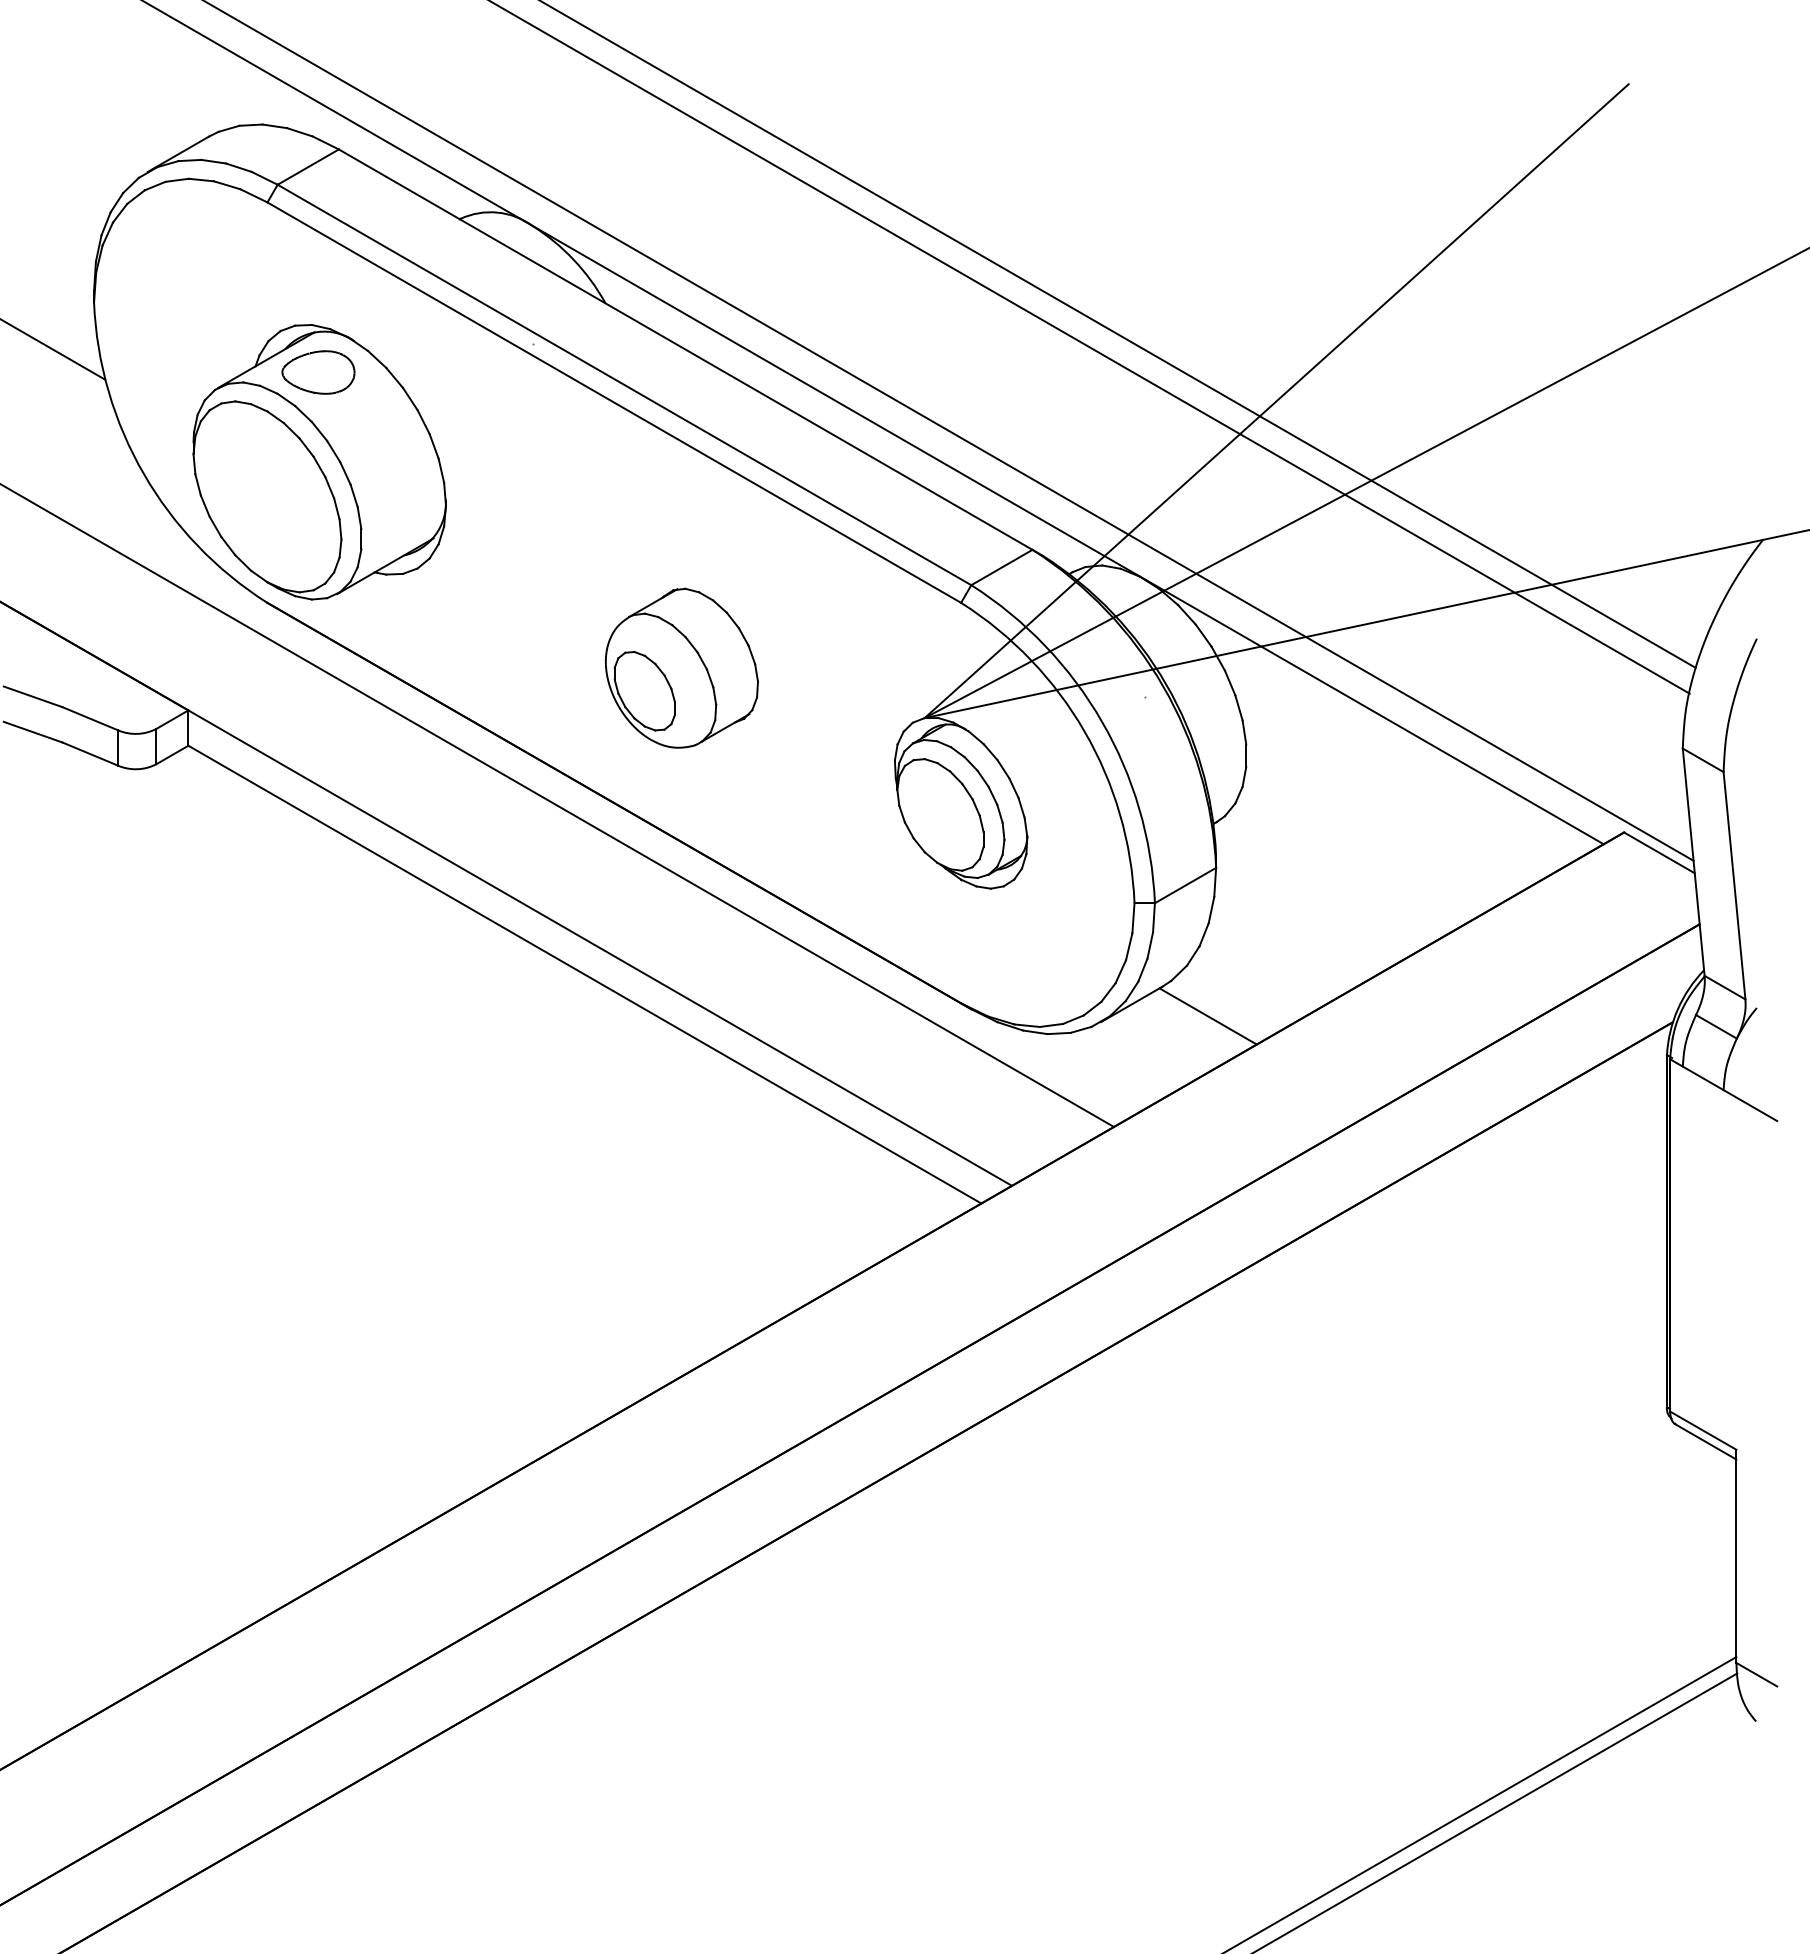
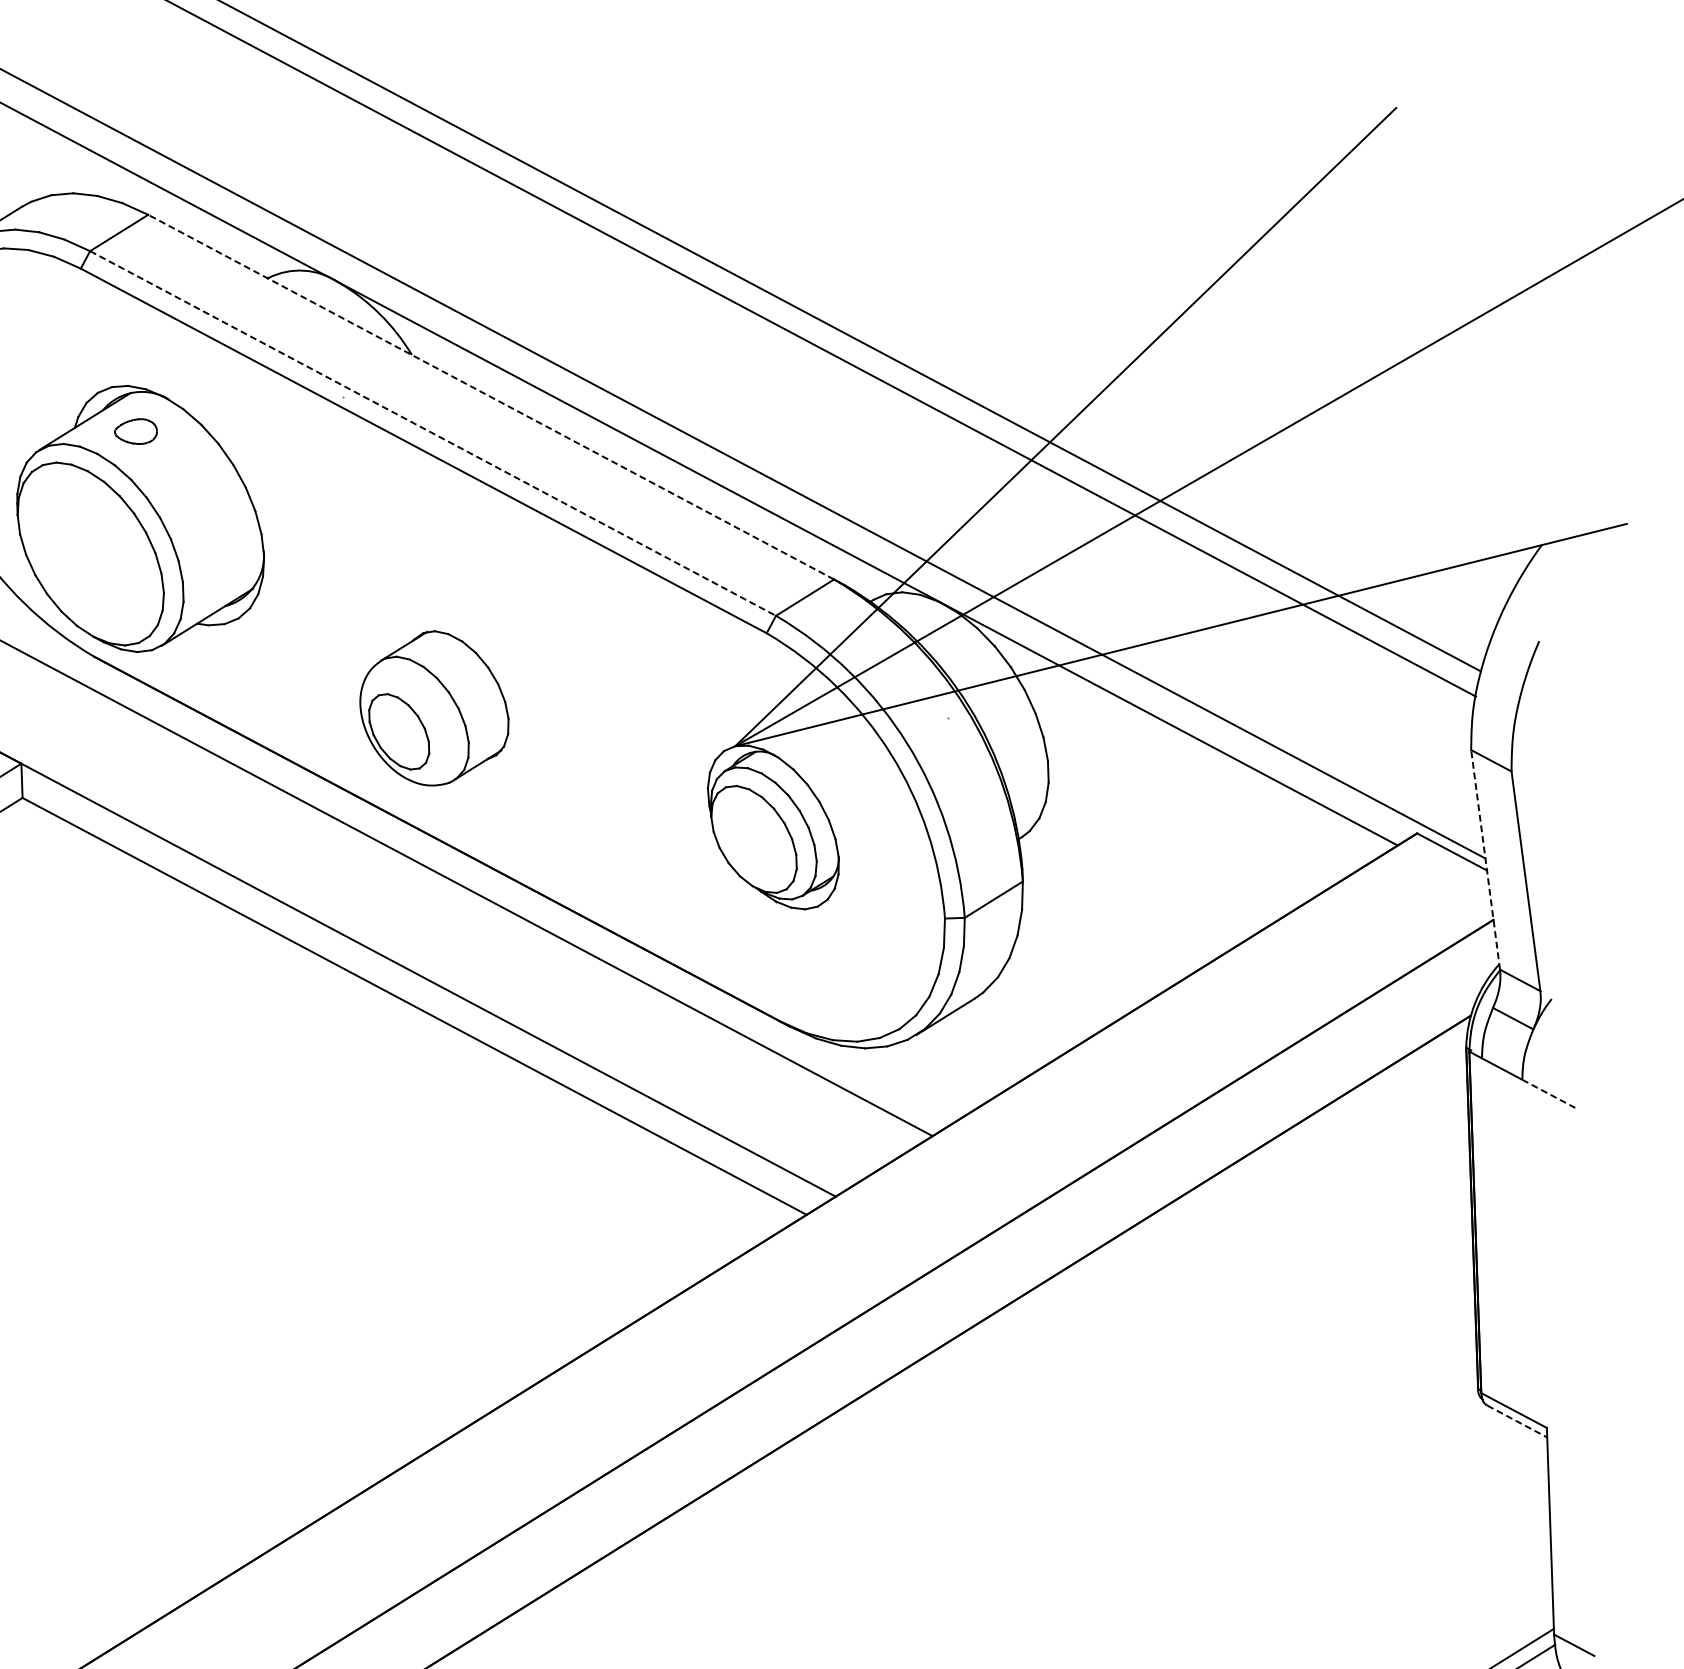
line: (685, 349) -> (491, 397), solid -> dashed
part: (318, 372) -> (136, 431), size x0.6
line: (624, 385) -> (433, 433), solid -> dashed
part: (681, 667) -> (433, 707), moved
line: (1693, 861) -> (1485, 859), solid -> dashed
line: (1207, 1016) -> (1019, 1025), removed
line: (1750, 1105) -> (1548, 1093), solid -> dashed
line: (1706, 1442) -> (1517, 1421), solid -> dashed

